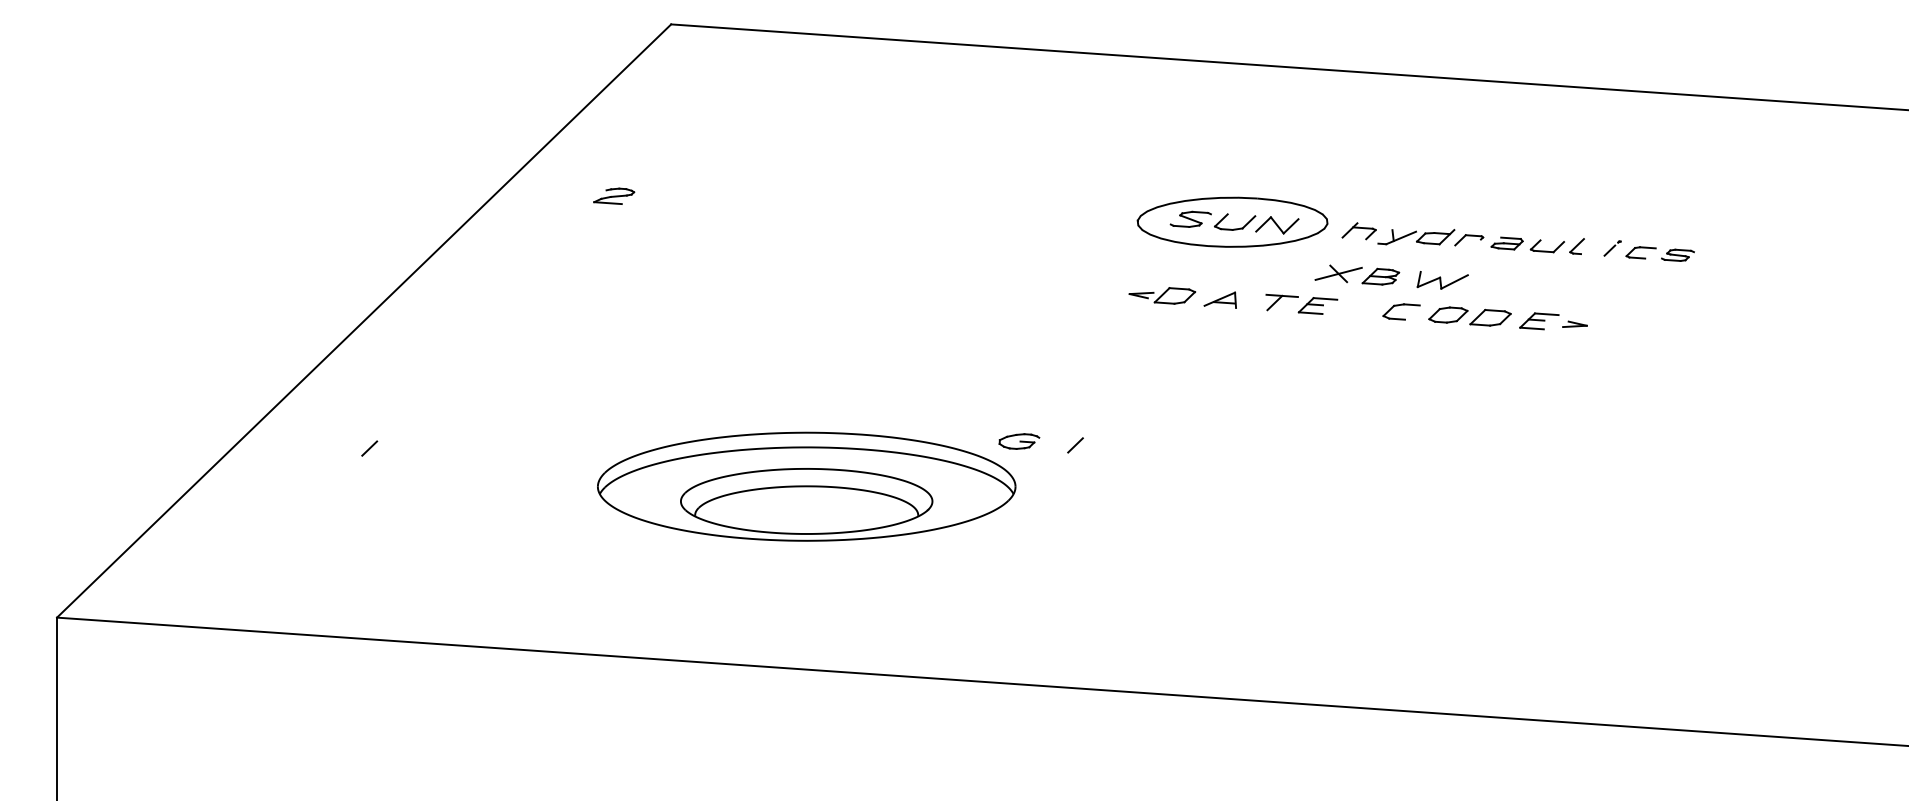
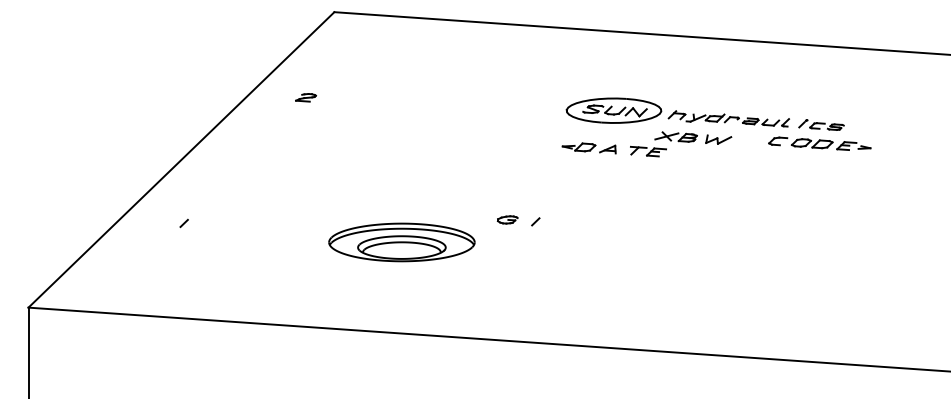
part: (1484, 316) -> (819, 143), moved
part: (805, 486) -> (401, 242), size x0.7

